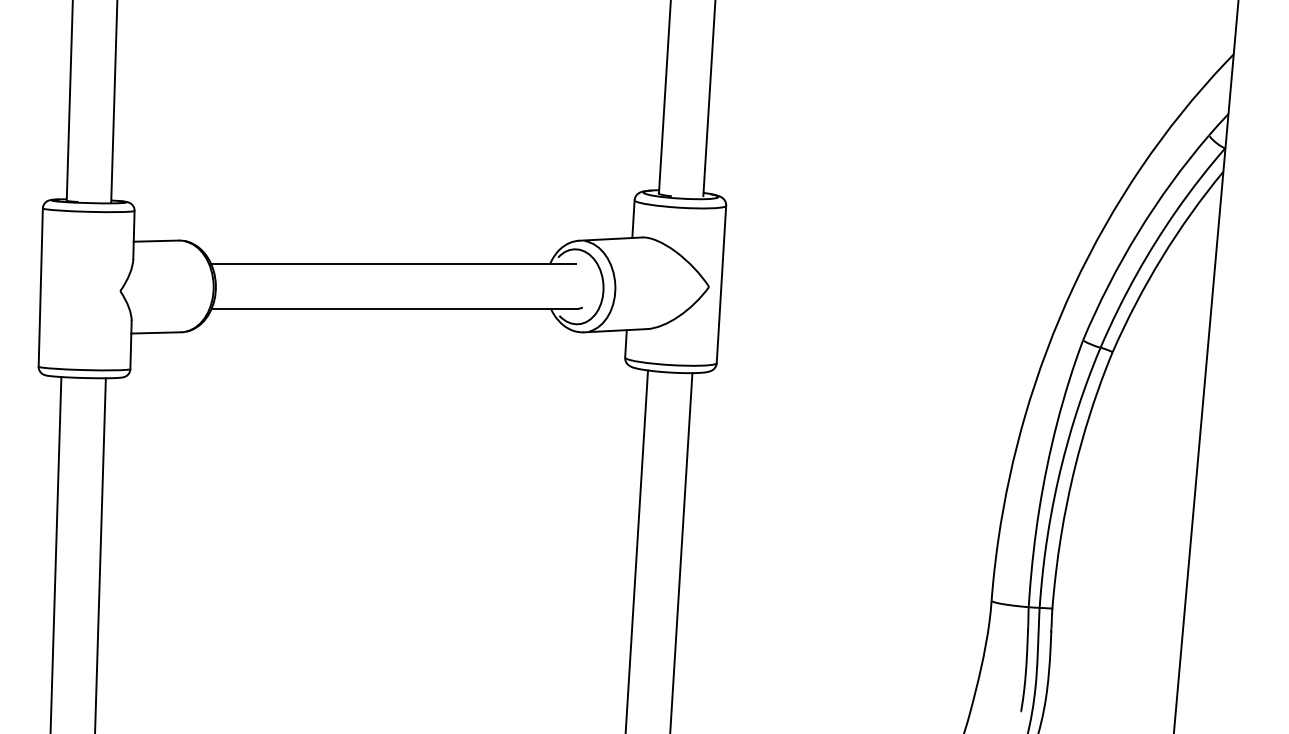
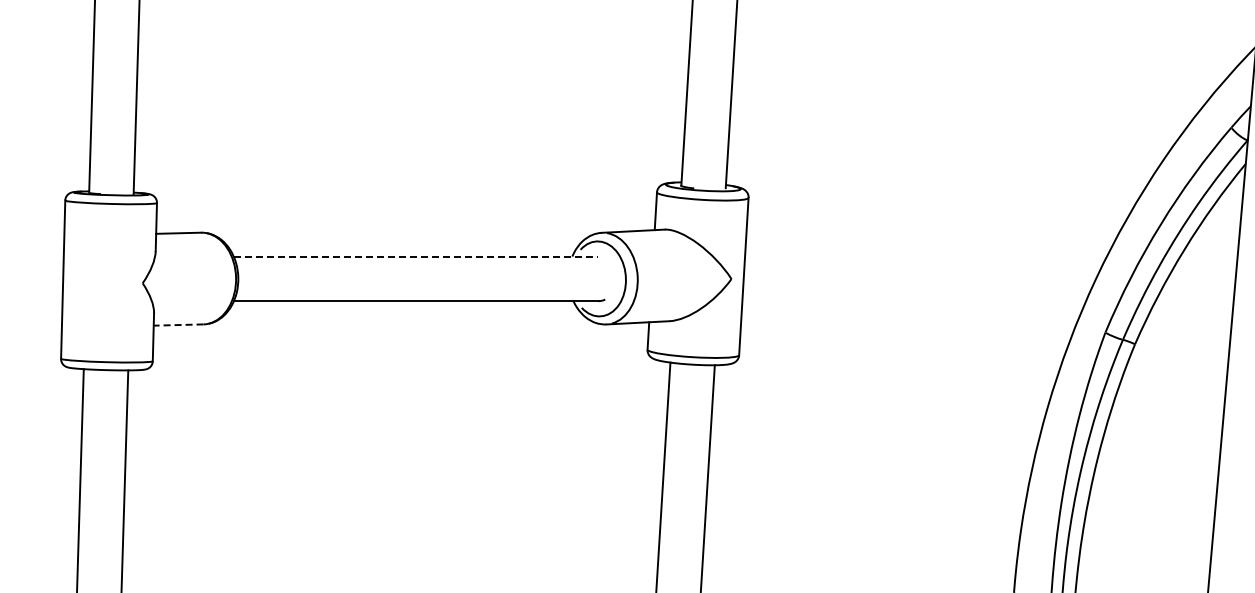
line: (394, 264) -> (416, 256), solid -> dashed
line: (156, 332) -> (178, 324), solid -> dashed

